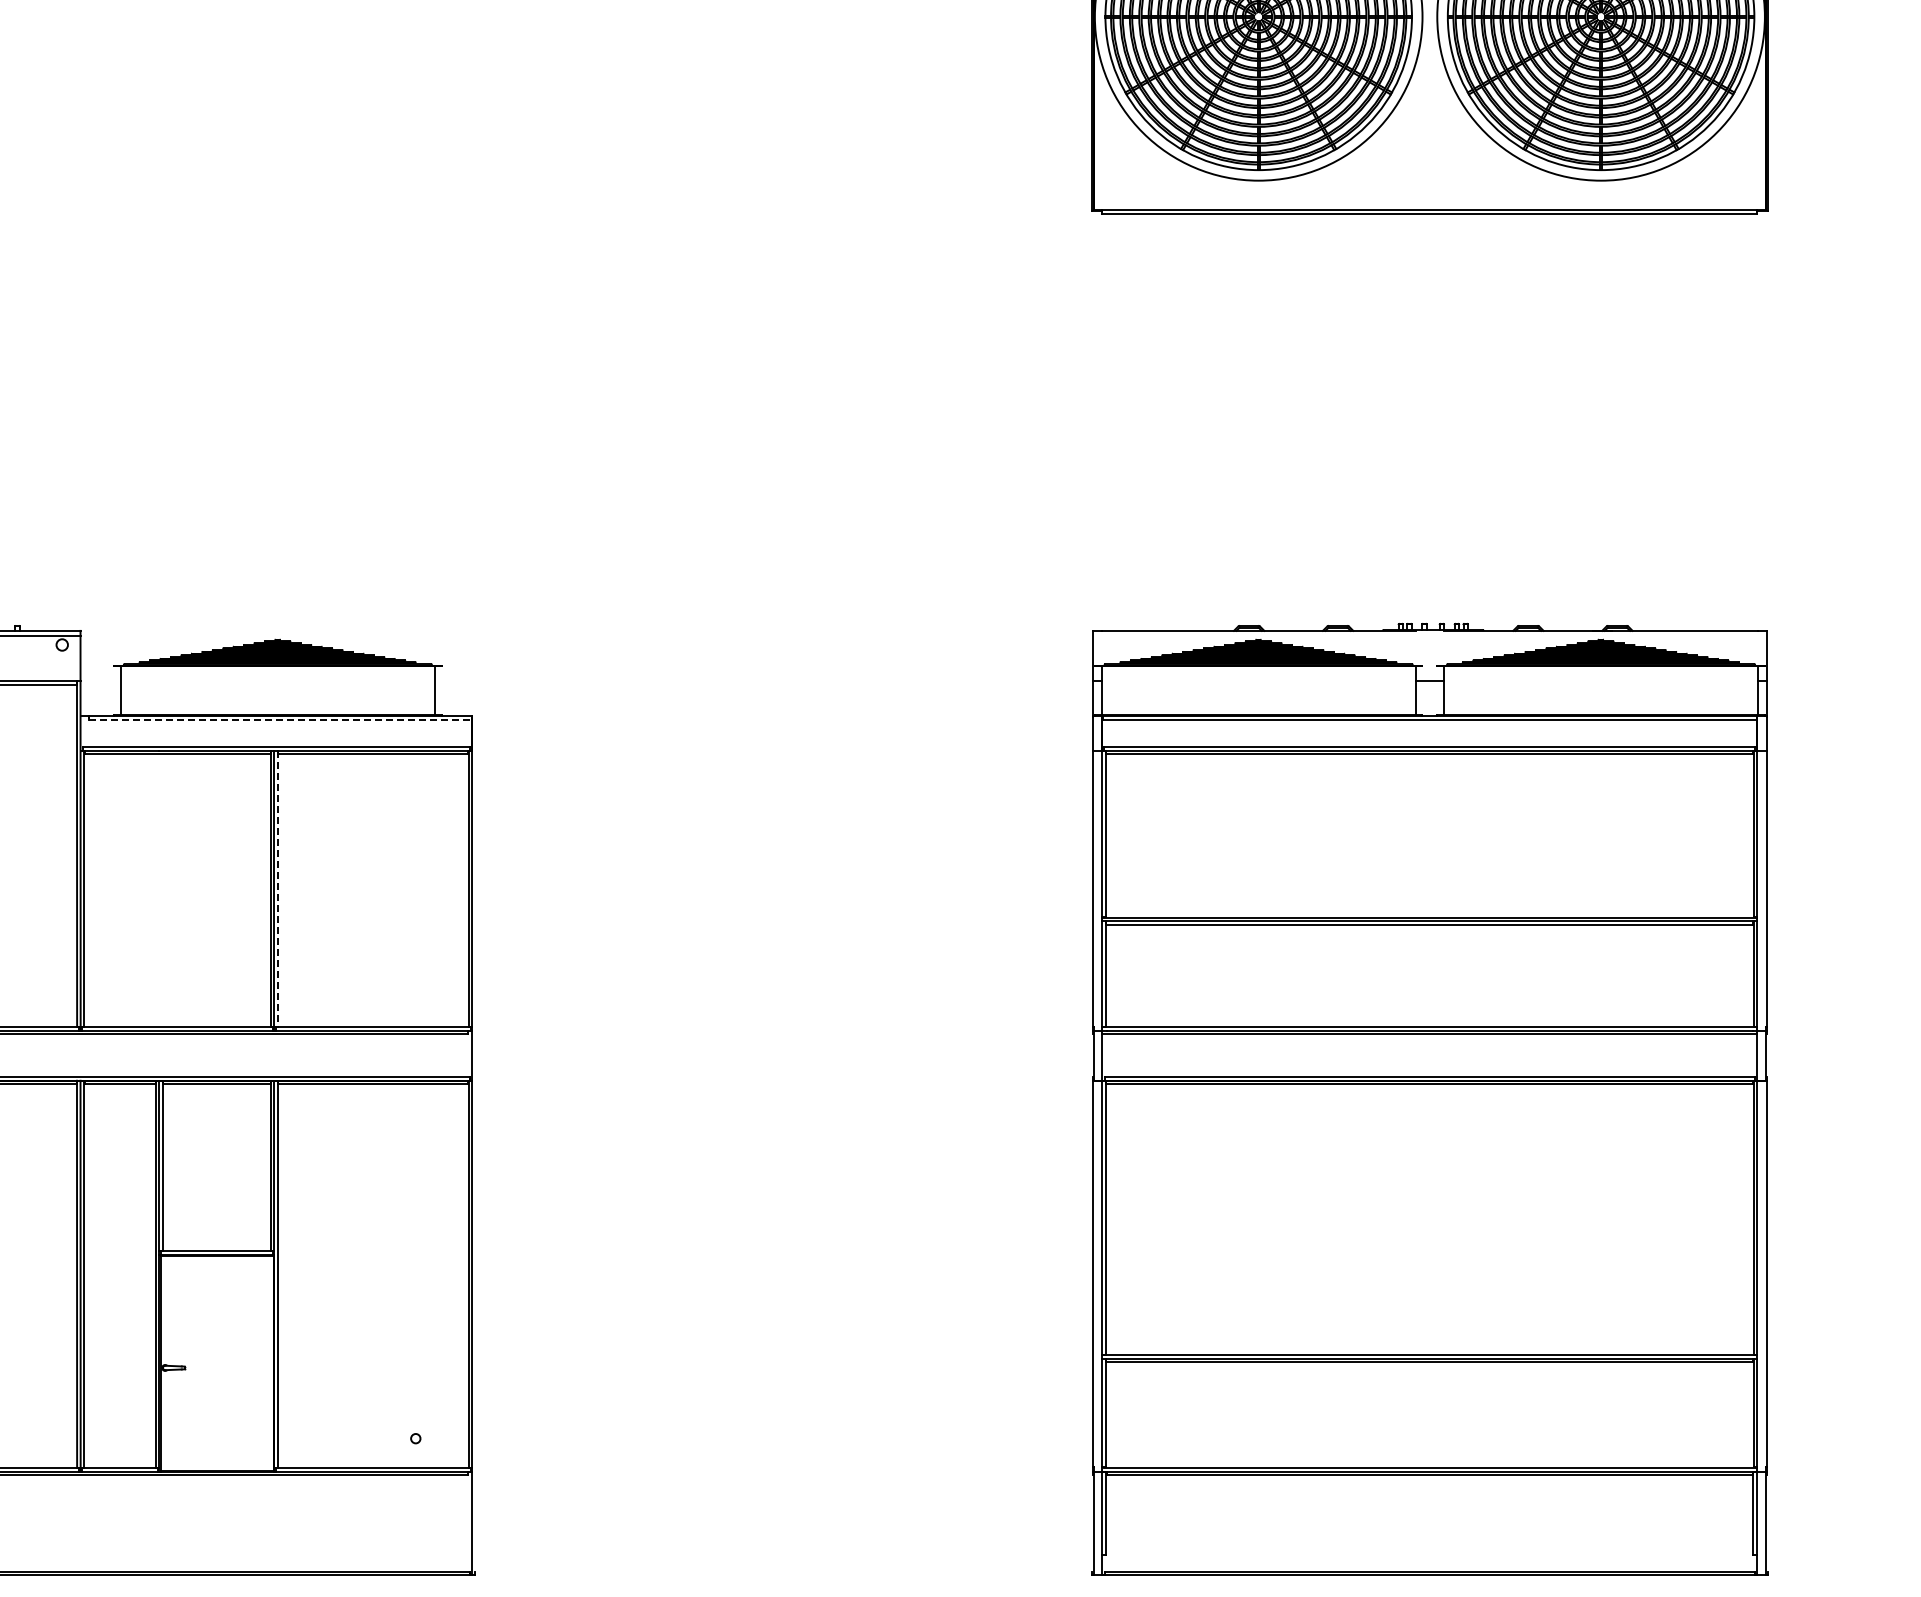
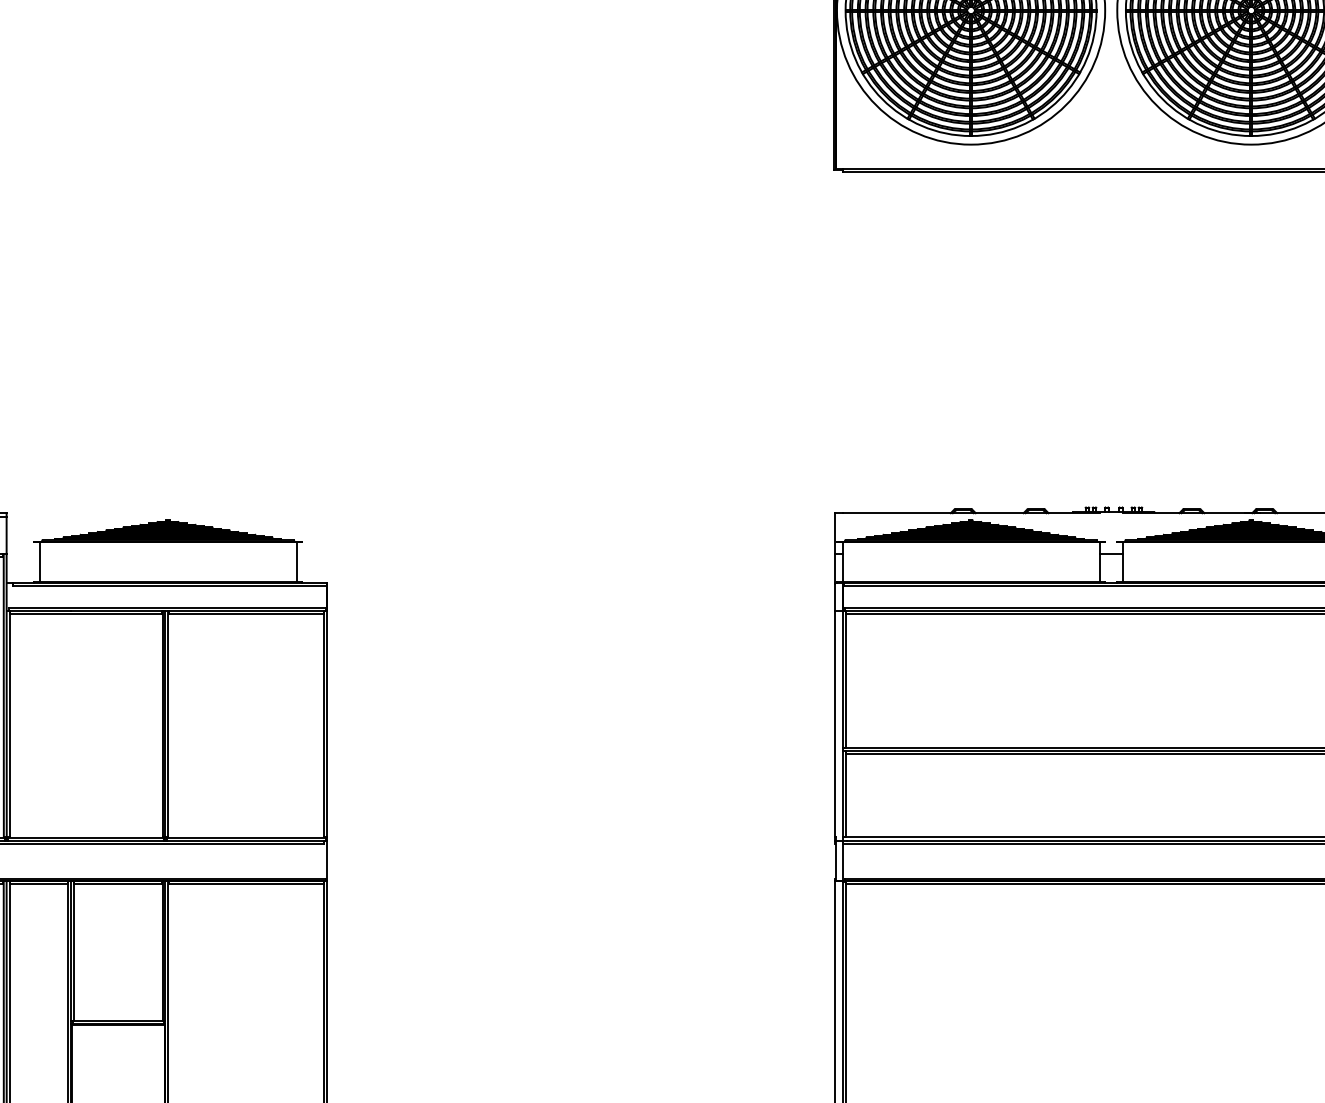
line: (280, 720) -> (170, 586), dashed -> solid
line: (278, 889) -> (168, 724), dashed -> solid

